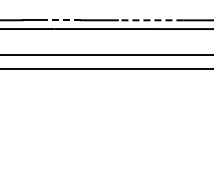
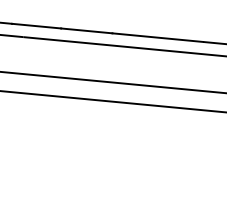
line: (63, 20) -> (36, 26), dashed -> solid
line: (150, 20) -> (157, 37), dashed -> solid

